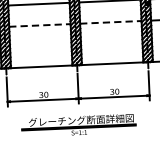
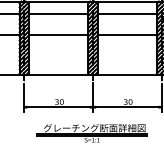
line: (111, 22) -> (127, 34), dashed -> solid
line: (39, 25) -> (58, 34), dashed -> solid

